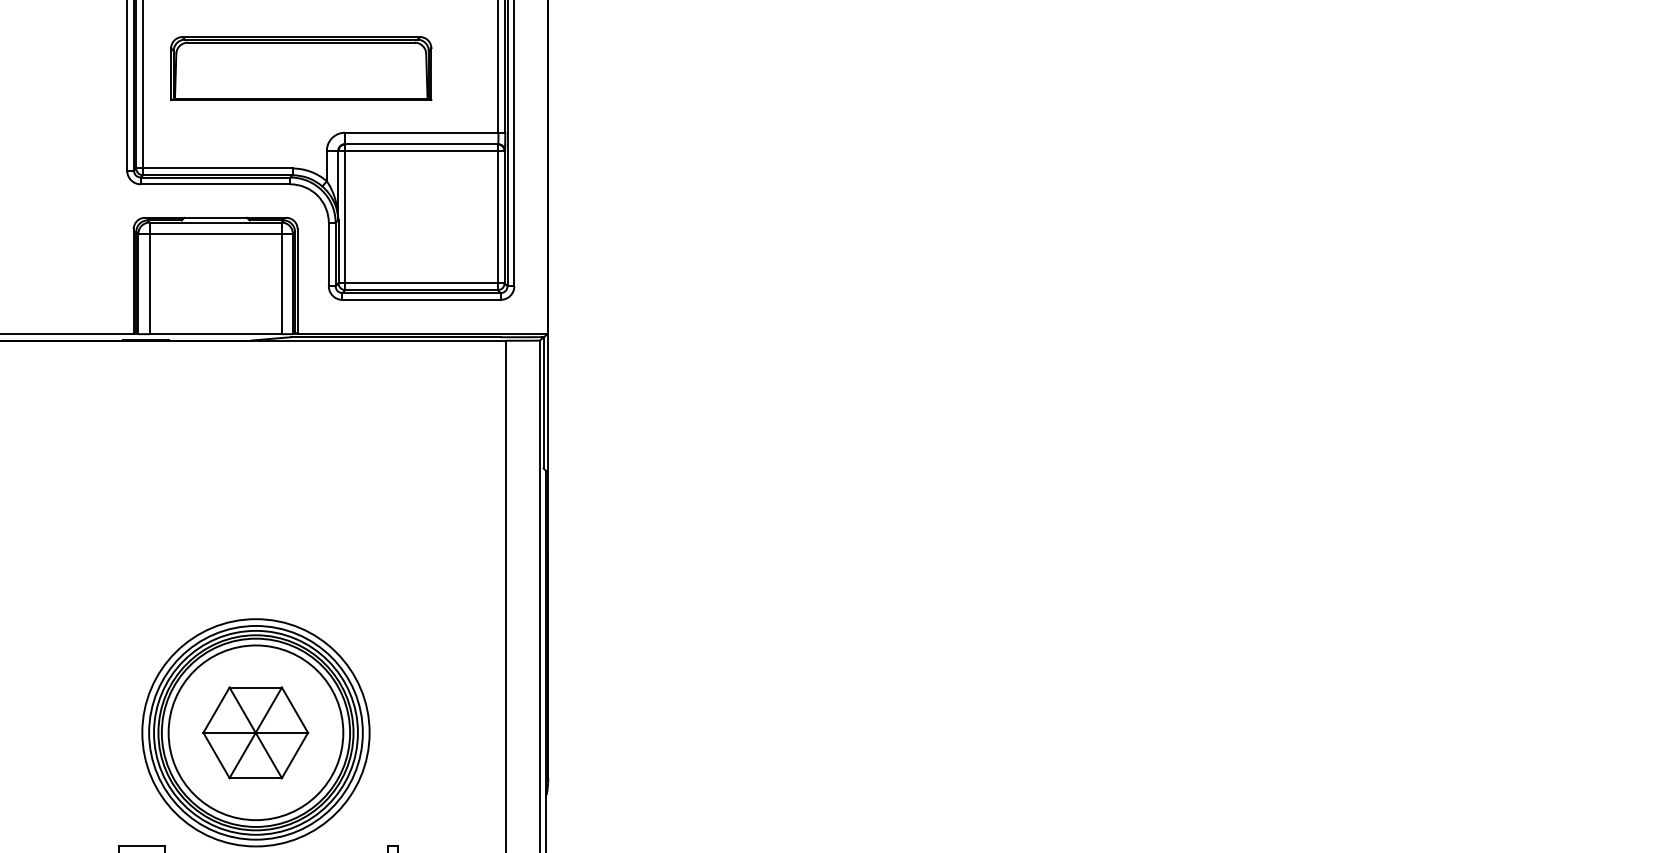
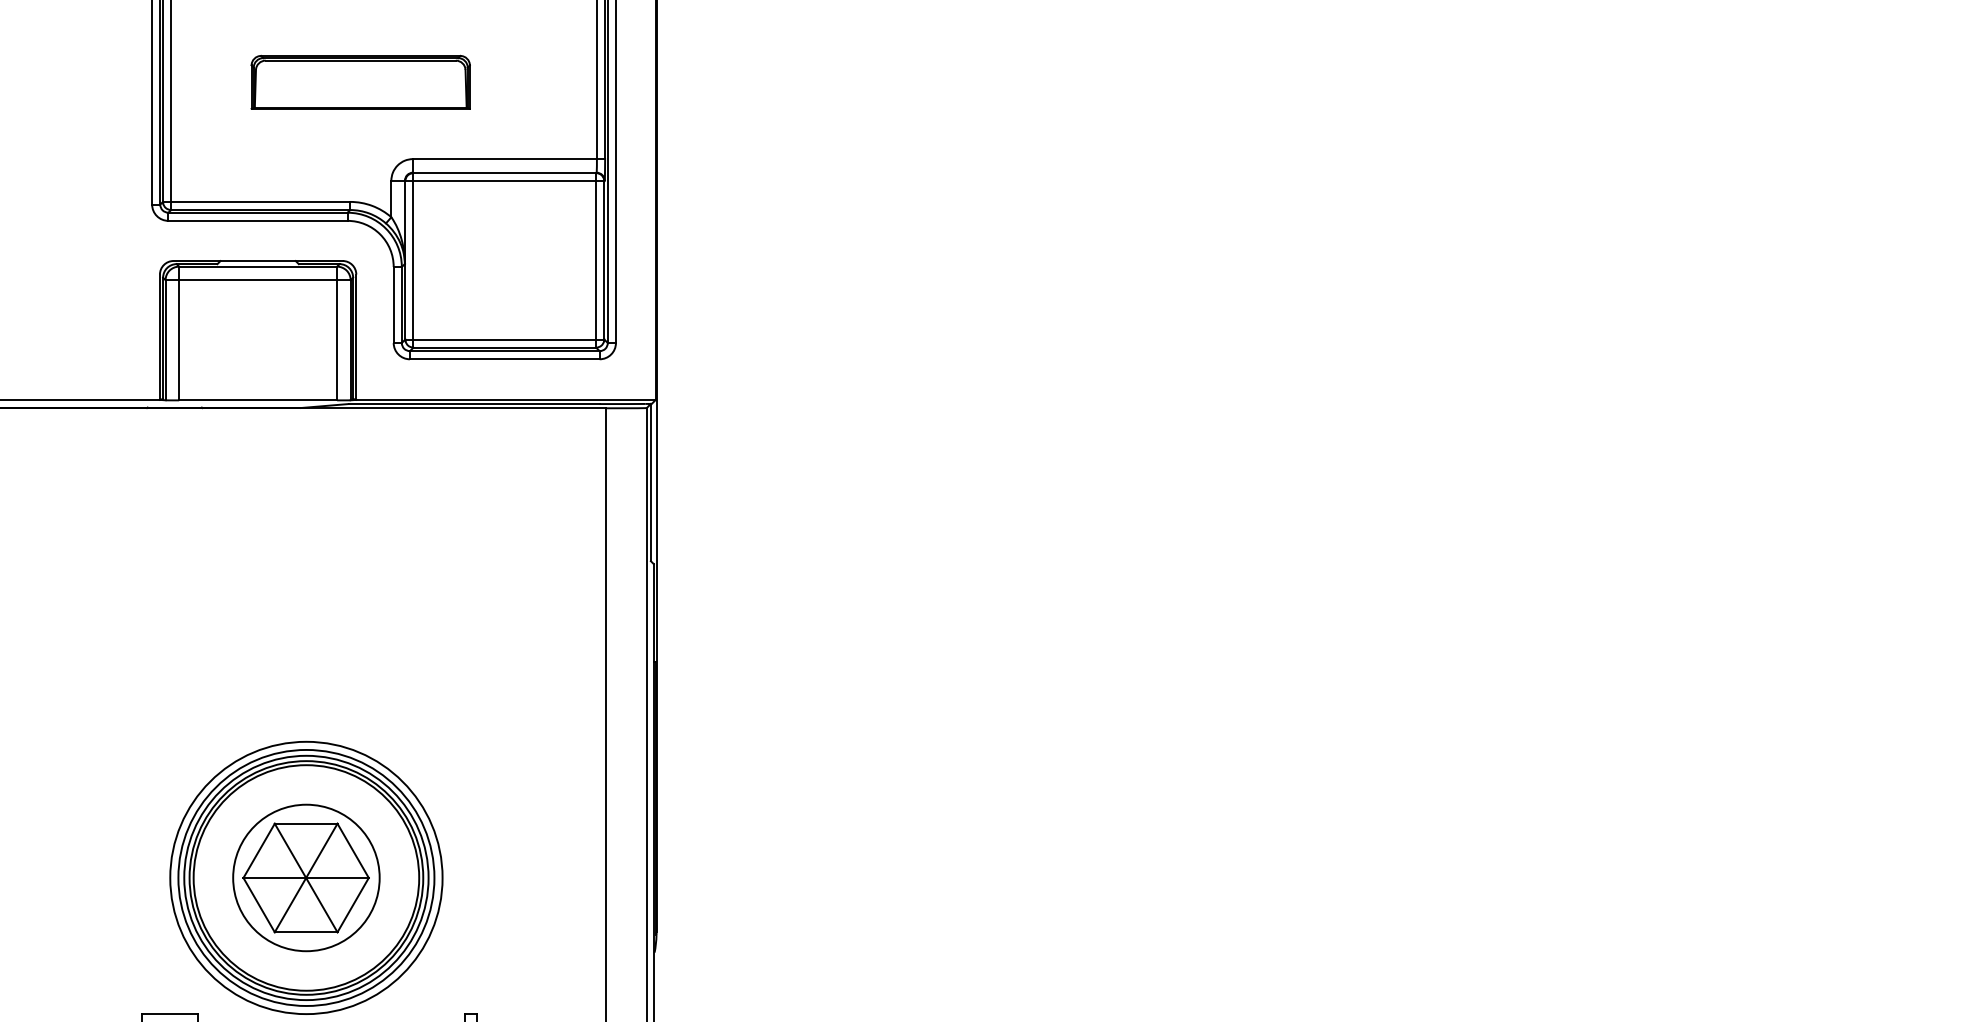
part: (301, 68) -> (360, 82), size x0.7
circle: (255, 732) -> (305, 877), size x0.7

